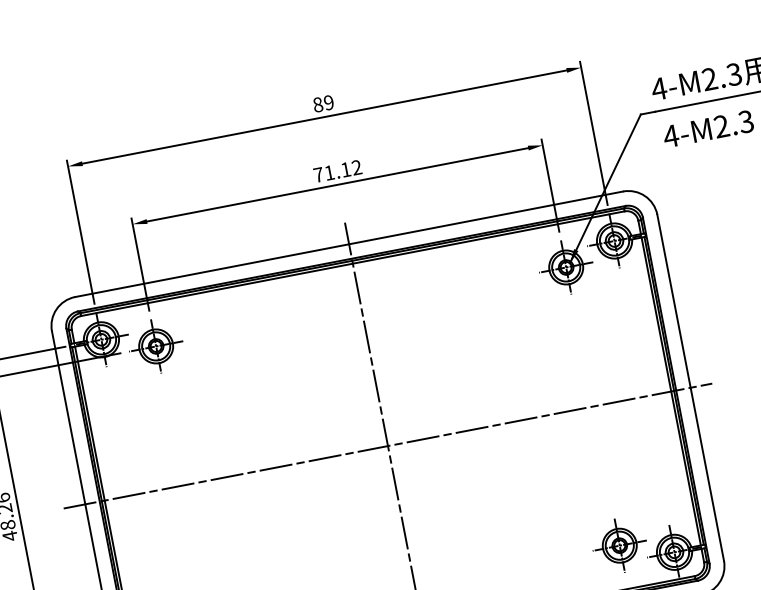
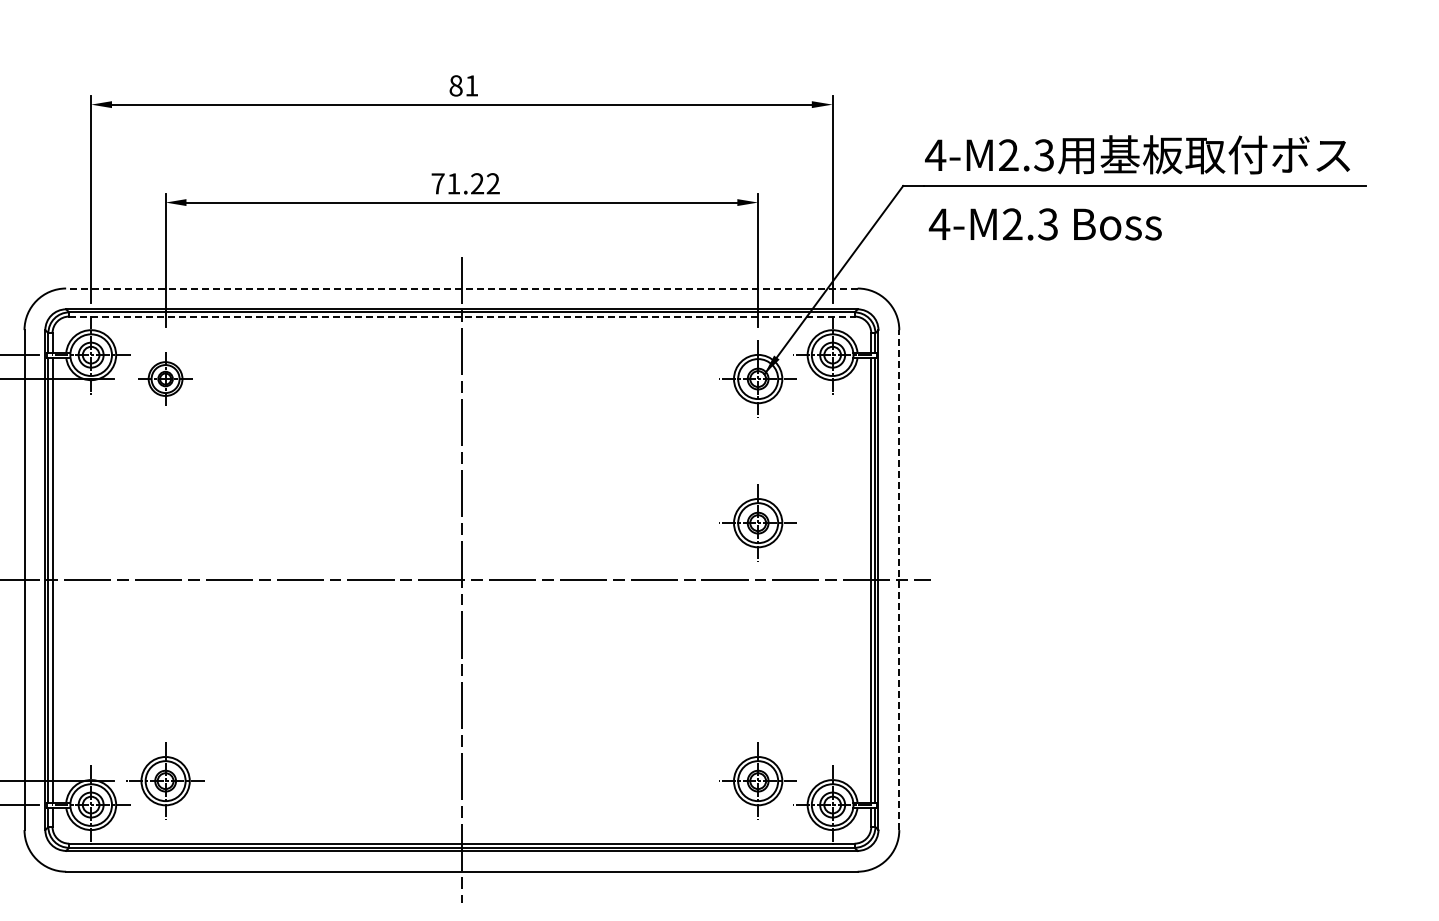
text: (328, 102) -> (471, 85), 89 -> 81
text: (345, 169) -> (477, 183), 71.12 -> 71.22
line: (348, 244) -> (461, 288), solid -> dashed
line: (352, 263) -> (461, 316), solid -> dashed
part: (156, 346) -> (165, 378), size x0.7
part: (584, 366) -> (757, 522), added
line: (690, 388) -> (899, 580), solid -> dashed

